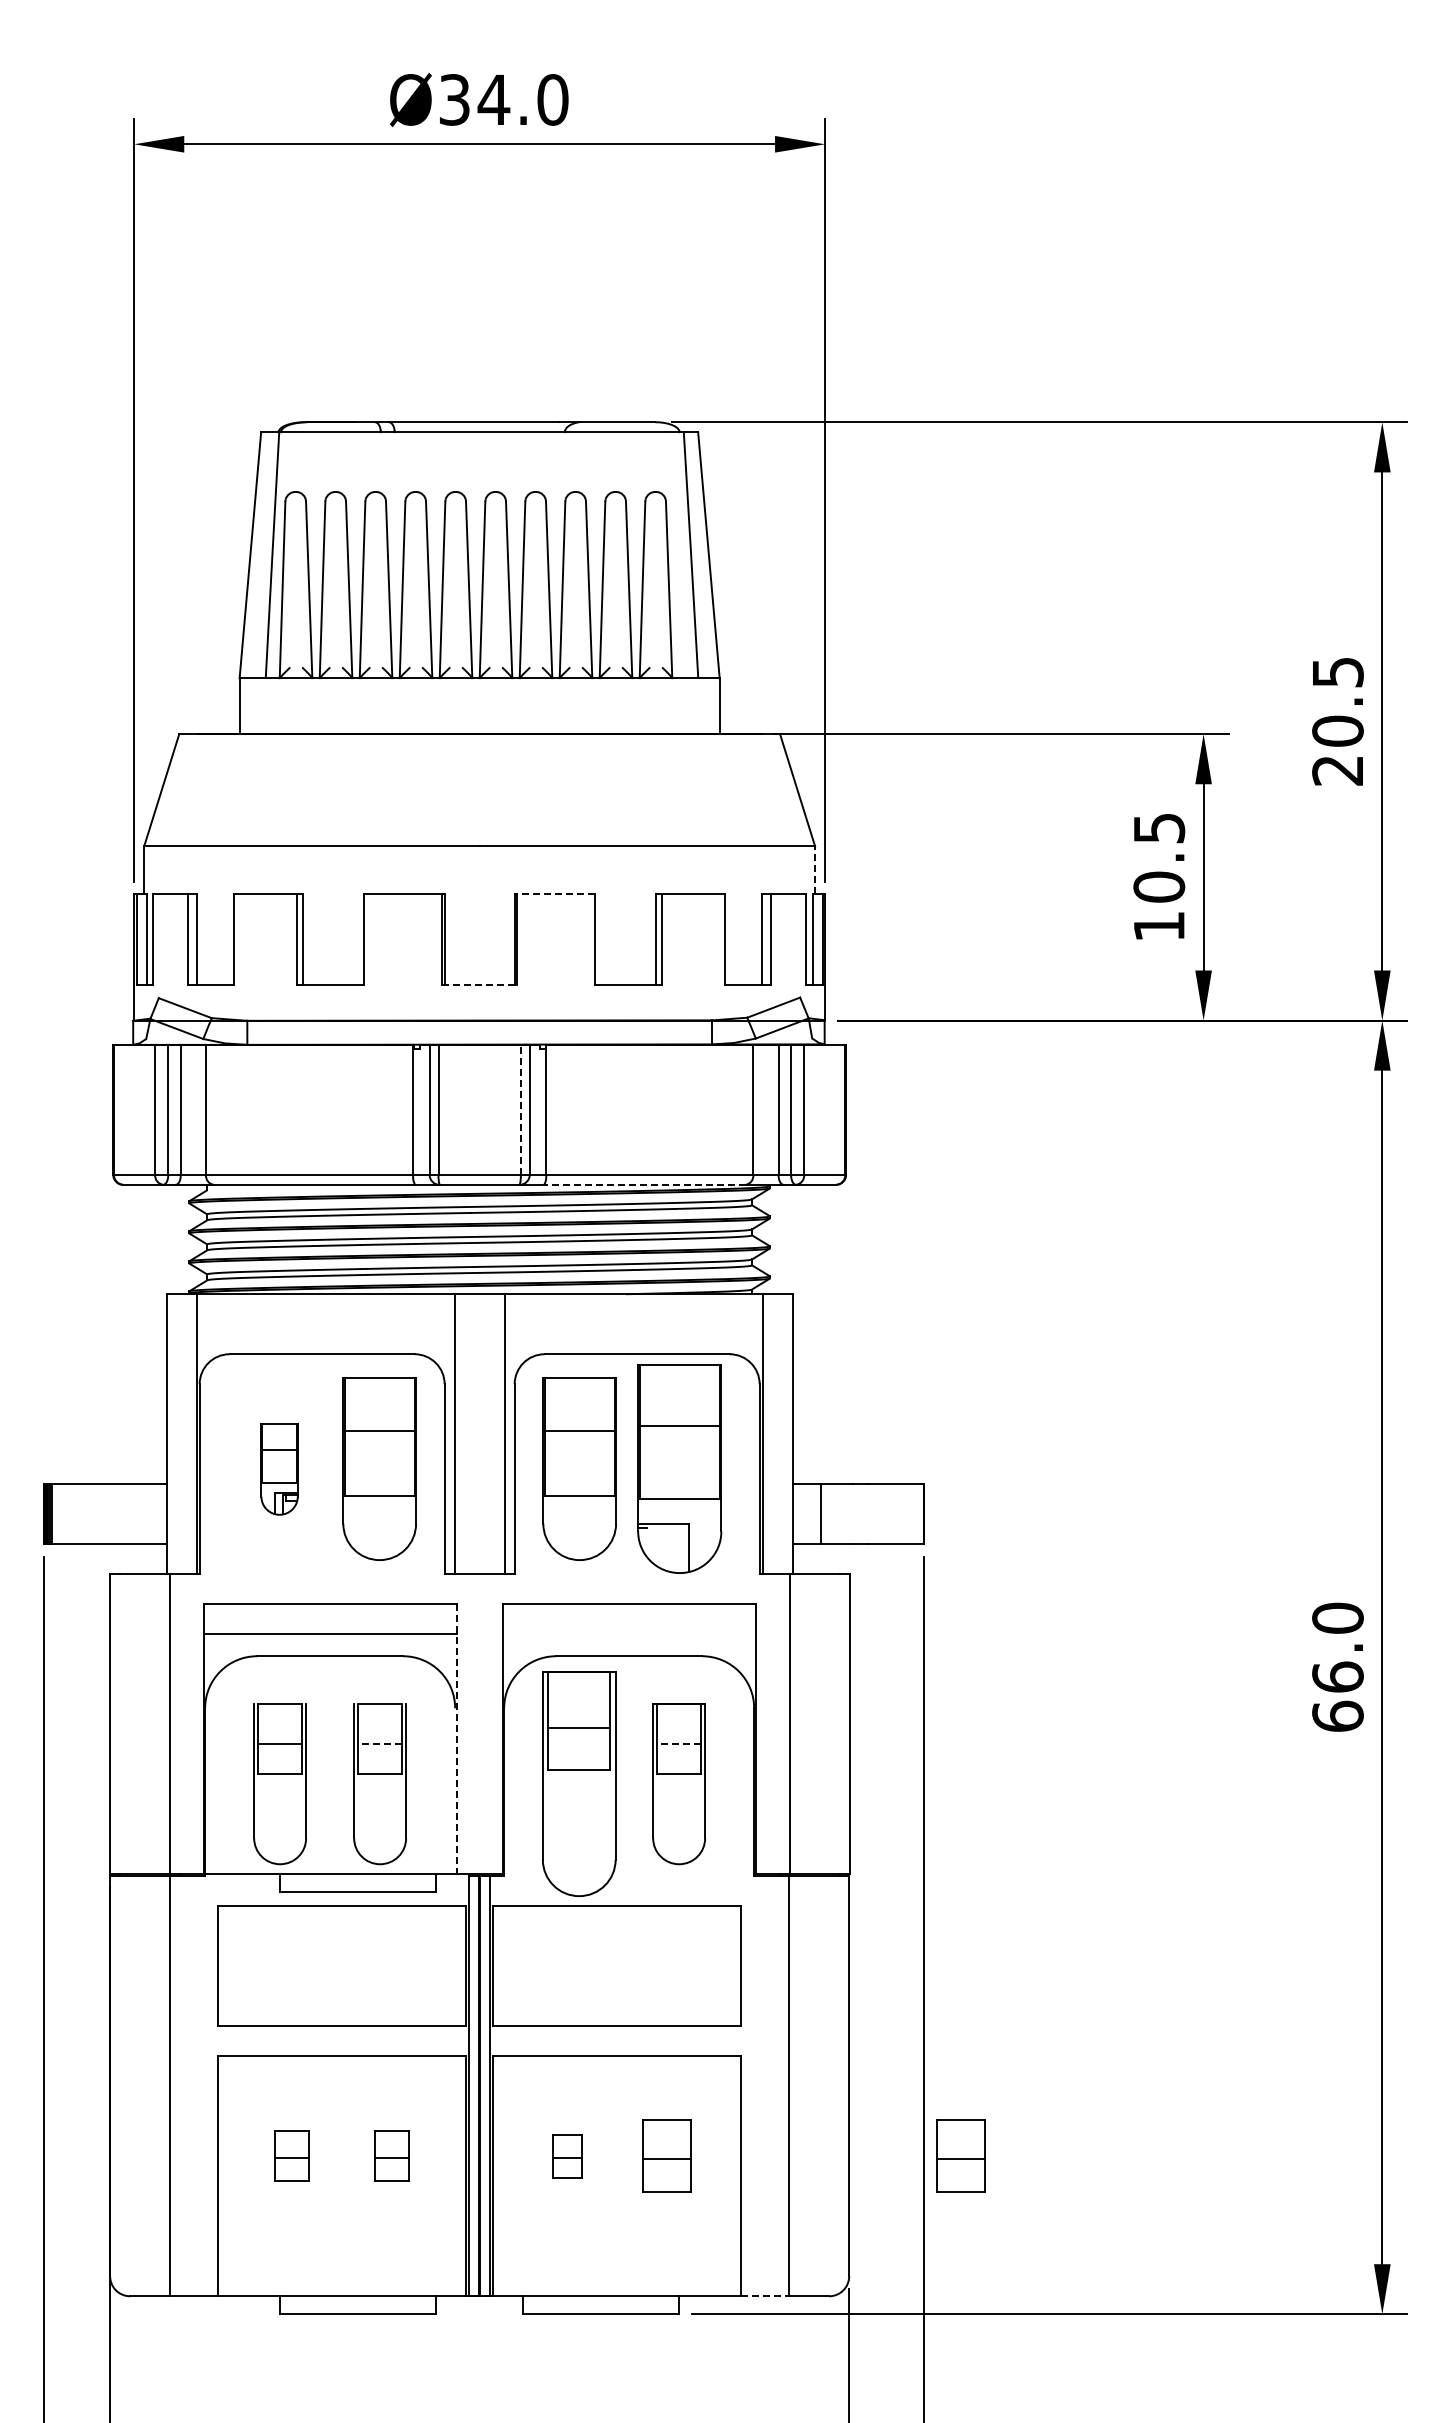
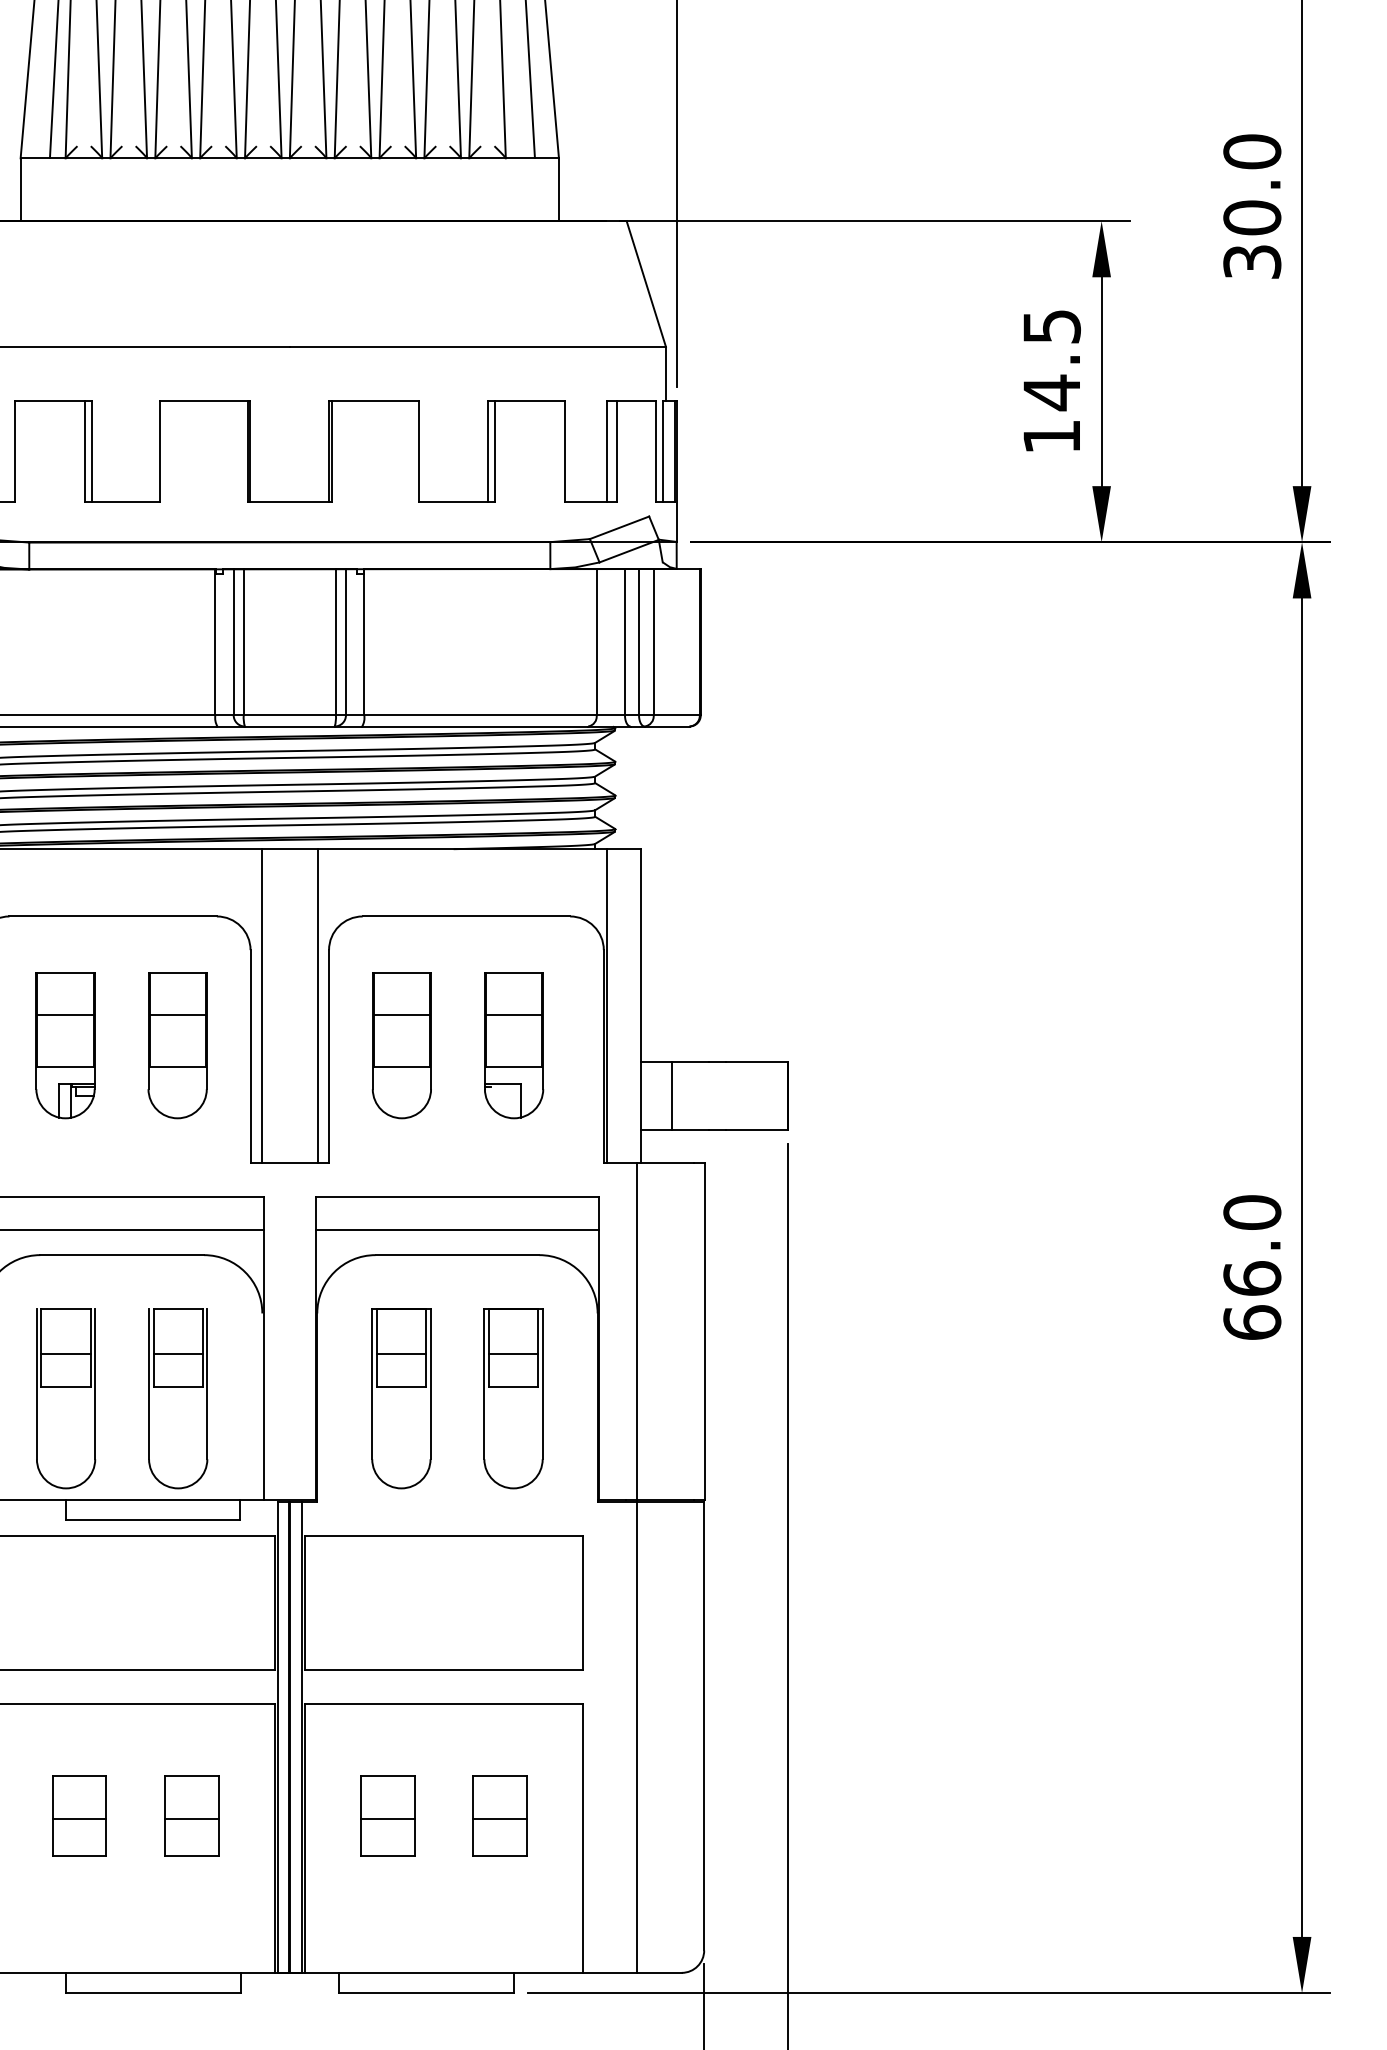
text: (1337, 720) -> (1251, 205), 20.5 -> 30.0
line: (815, 869) -> (666, 372), dashed -> solid
text: (1159, 887) -> (1052, 393), 10.5 -> 14.5
line: (555, 894) -> (374, 400), dashed -> solid
line: (480, 984) -> (290, 501), dashed -> solid
line: (520, 1109) -> (335, 642), dashed -> solid
line: (644, 1184) -> (474, 726), dashed -> solid
part: (279, 1469) -> (65, 1045), size x1.43
part: (379, 1469) -> (177, 1045), size x0.71
part: (579, 1469) -> (401, 1045), size x0.71
part: (679, 1469) -> (513, 1045), size x0.62
line: (628, 1634) -> (456, 1230), added
line: (456, 1739) -> (263, 1348), dashed -> solid
line: (380, 1744) -> (178, 1354), dashed -> solid
line: (679, 1744) -> (513, 1354), dashed -> solid
part: (578, 1784) -> (400, 1398), size x0.71
part: (291, 2155) -> (78, 1815), size x1.43
part: (391, 2155) -> (190, 1815), size x1.43
part: (566, 2155) -> (387, 1815), size x1.67
part: (960, 2155) -> (829, 1815), removed
line: (765, 2296) -> (610, 1973), dashed -> solid

